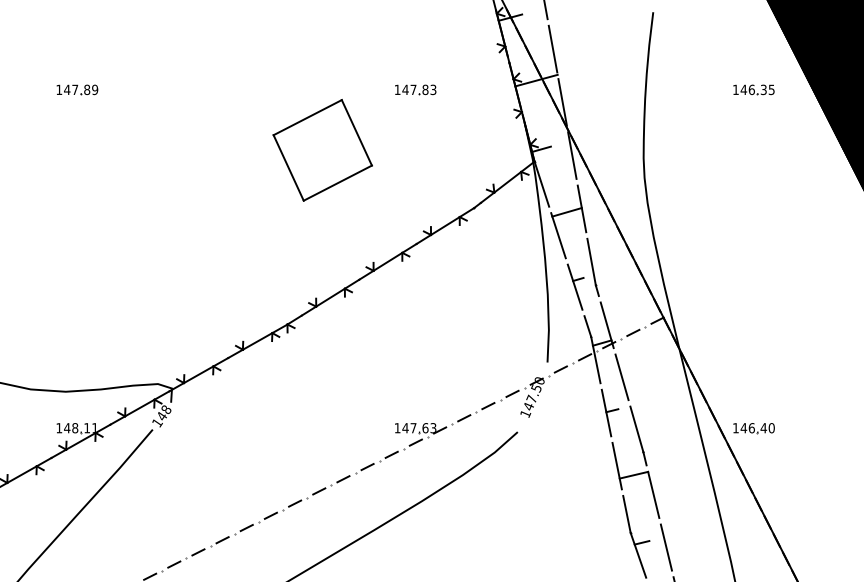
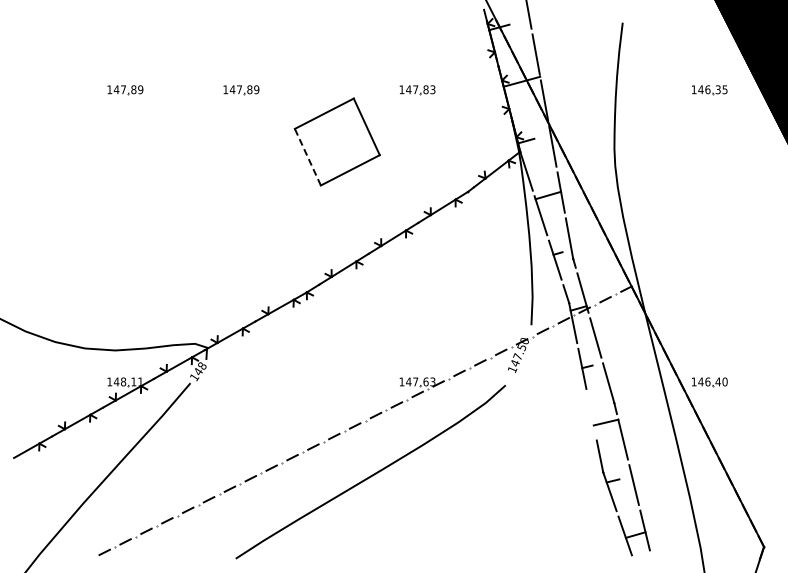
part: (211, 90) -> (241, 90), added
line: (288, 167) -> (307, 156), solid -> dashed
line: (617, 465) -> (591, 414), removed

